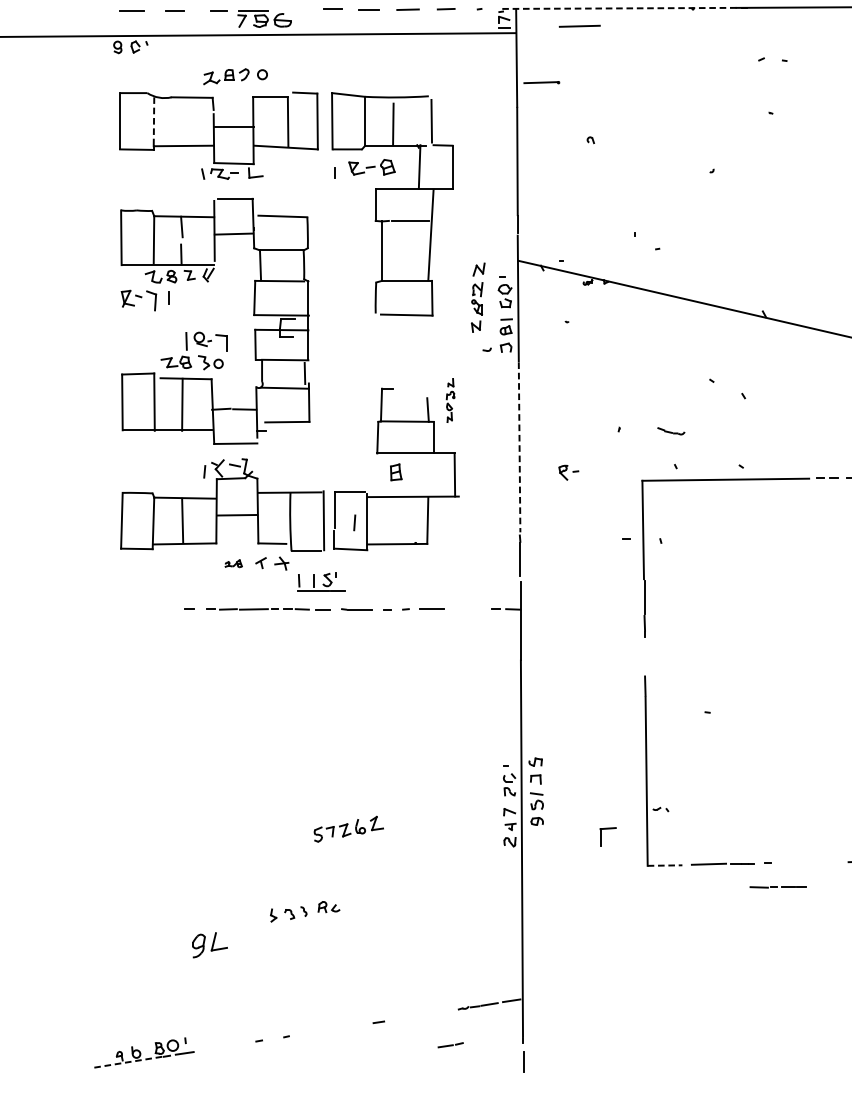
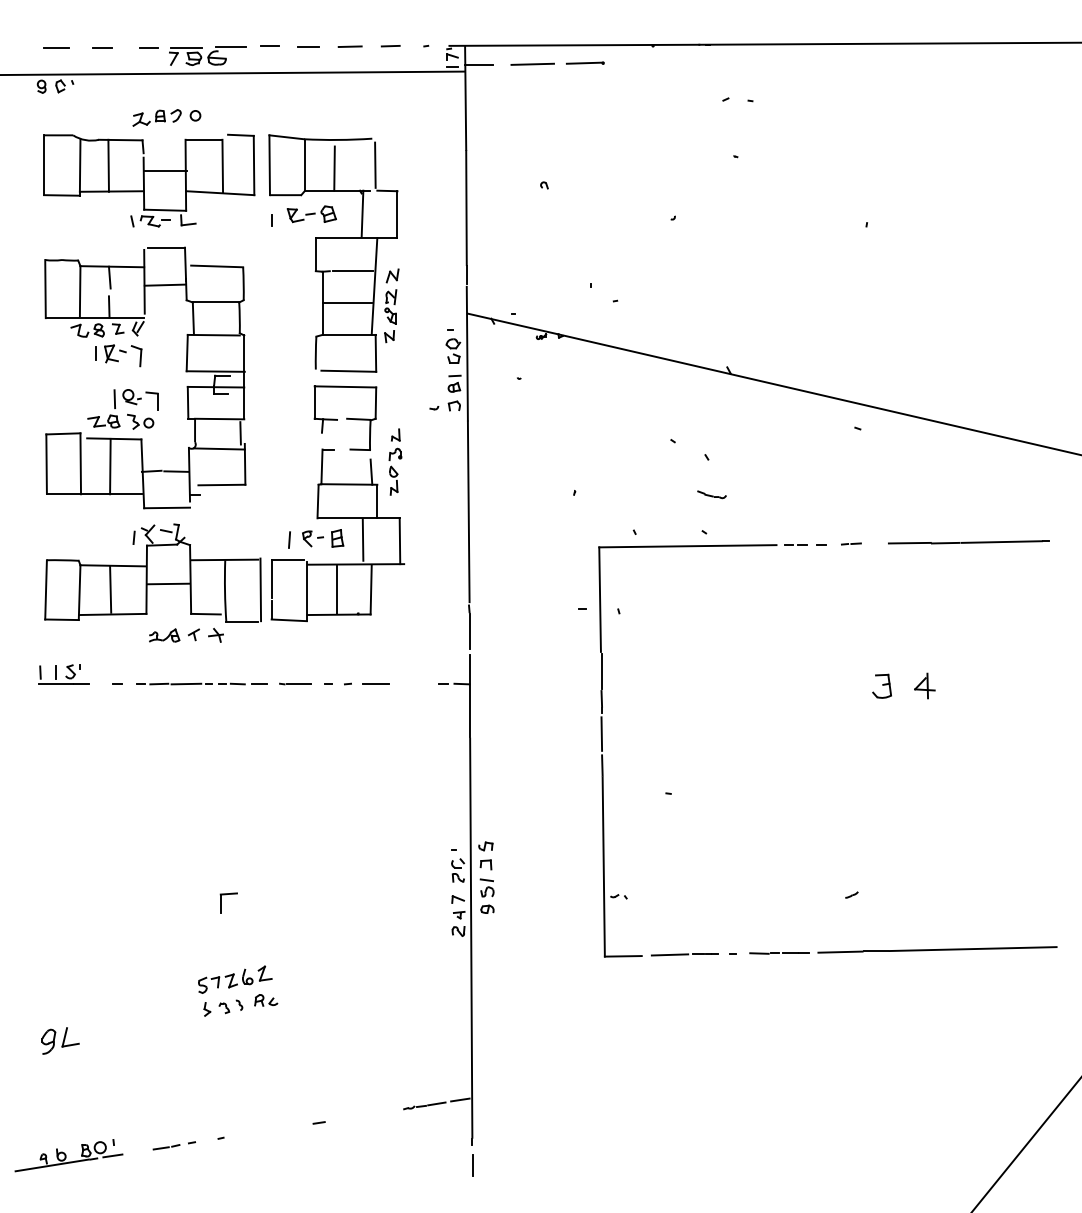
line: (619, 8) -> (574, 45), dashed -> solid
line: (295, 10) -> (230, 47), added
line: (528, 26) -> (478, 64), added
line: (541, 81) -> (585, 62), moved
line: (154, 121) -> (80, 165), dashed -> solid
line: (180, 121) -> (108, 165), added
line: (405, 251) -> (347, 303), added
part: (477, 297) -> (391, 305), moved
part: (139, 300) -> (123, 355), moved
part: (403, 358) -> (345, 417), added
part: (450, 400) -> (395, 461), size x1.43
part: (670, 431) -> (711, 494), moved
line: (519, 447) -> (468, 512), dashed -> solid
part: (568, 472) -> (312, 538), moved
line: (419, 473) -> (362, 539), added
line: (396, 520) -> (337, 589), added
line: (354, 522) -> (289, 539), moved
part: (233, 563) -> (164, 635), size x1.67
part: (320, 582) -> (63, 674), moved
line: (644, 655) -> (601, 733), added
part: (349, 829) -> (235, 979), moved
part: (601, 836) -> (221, 902), moved
line: (665, 865) -> (623, 956), dashed -> solid
line: (778, 887) -> (779, 953), moved
part: (209, 944) -> (60, 1040), moved
line: (450, 1045) -> (166, 1147), moved
line: (127, 1062) -> (51, 1165), dashed -> solid

